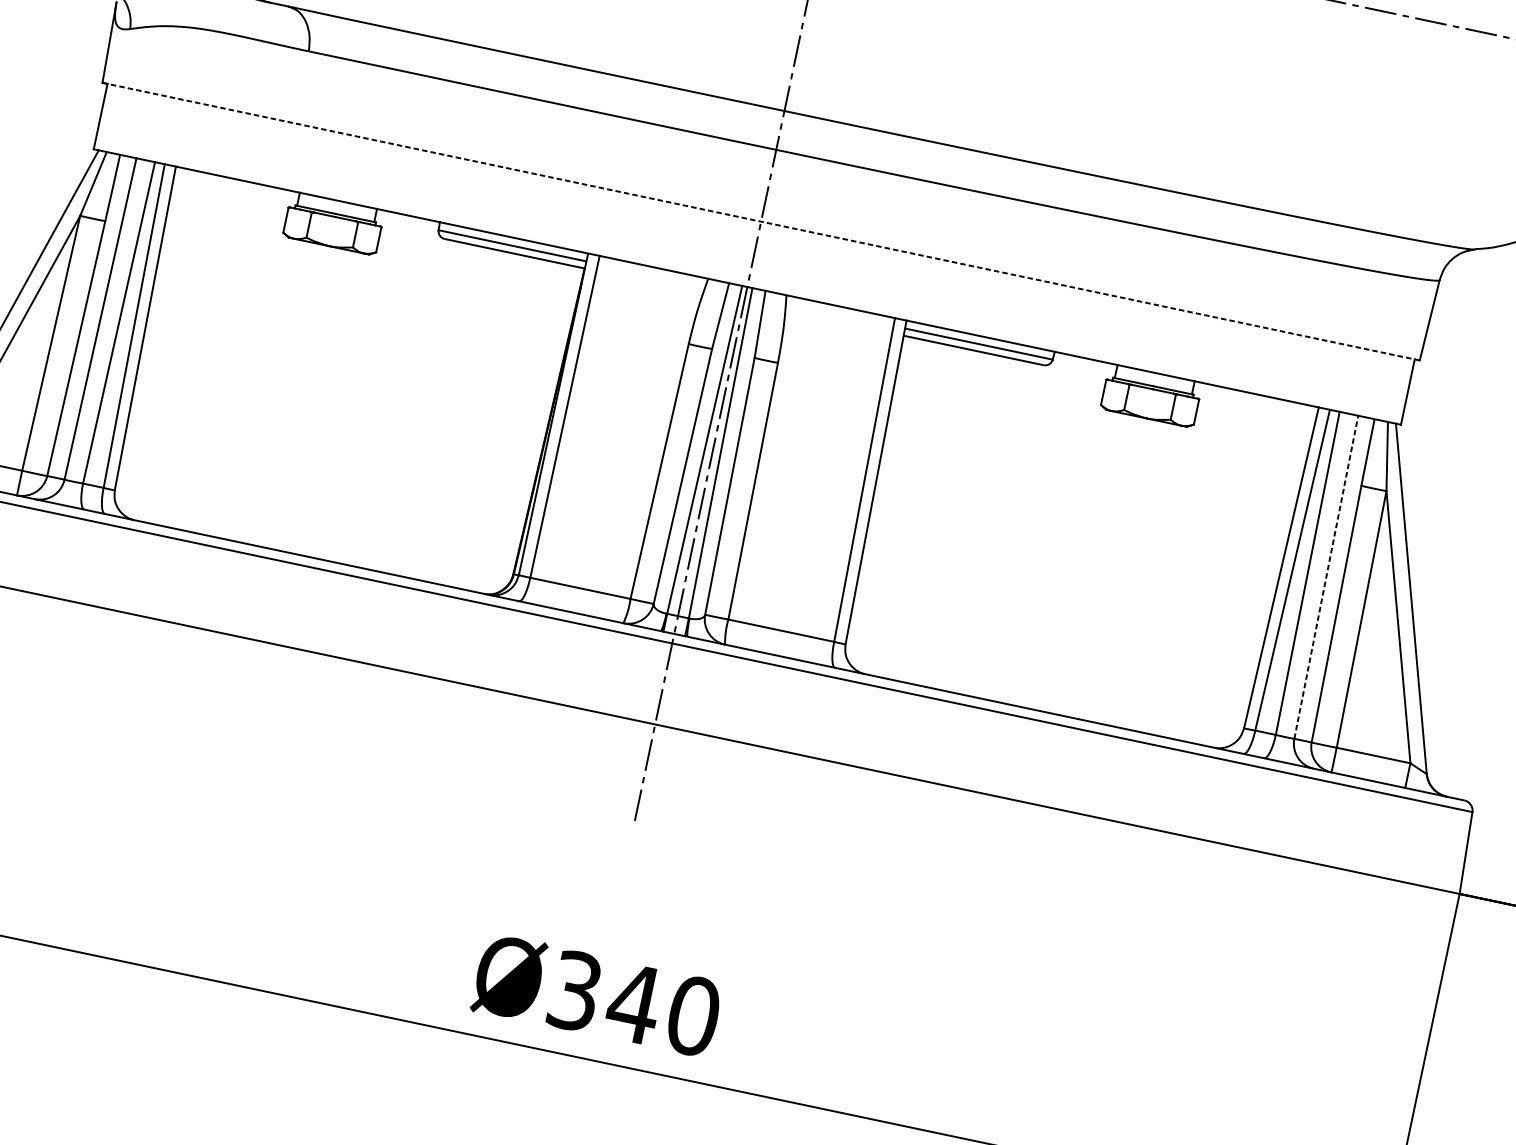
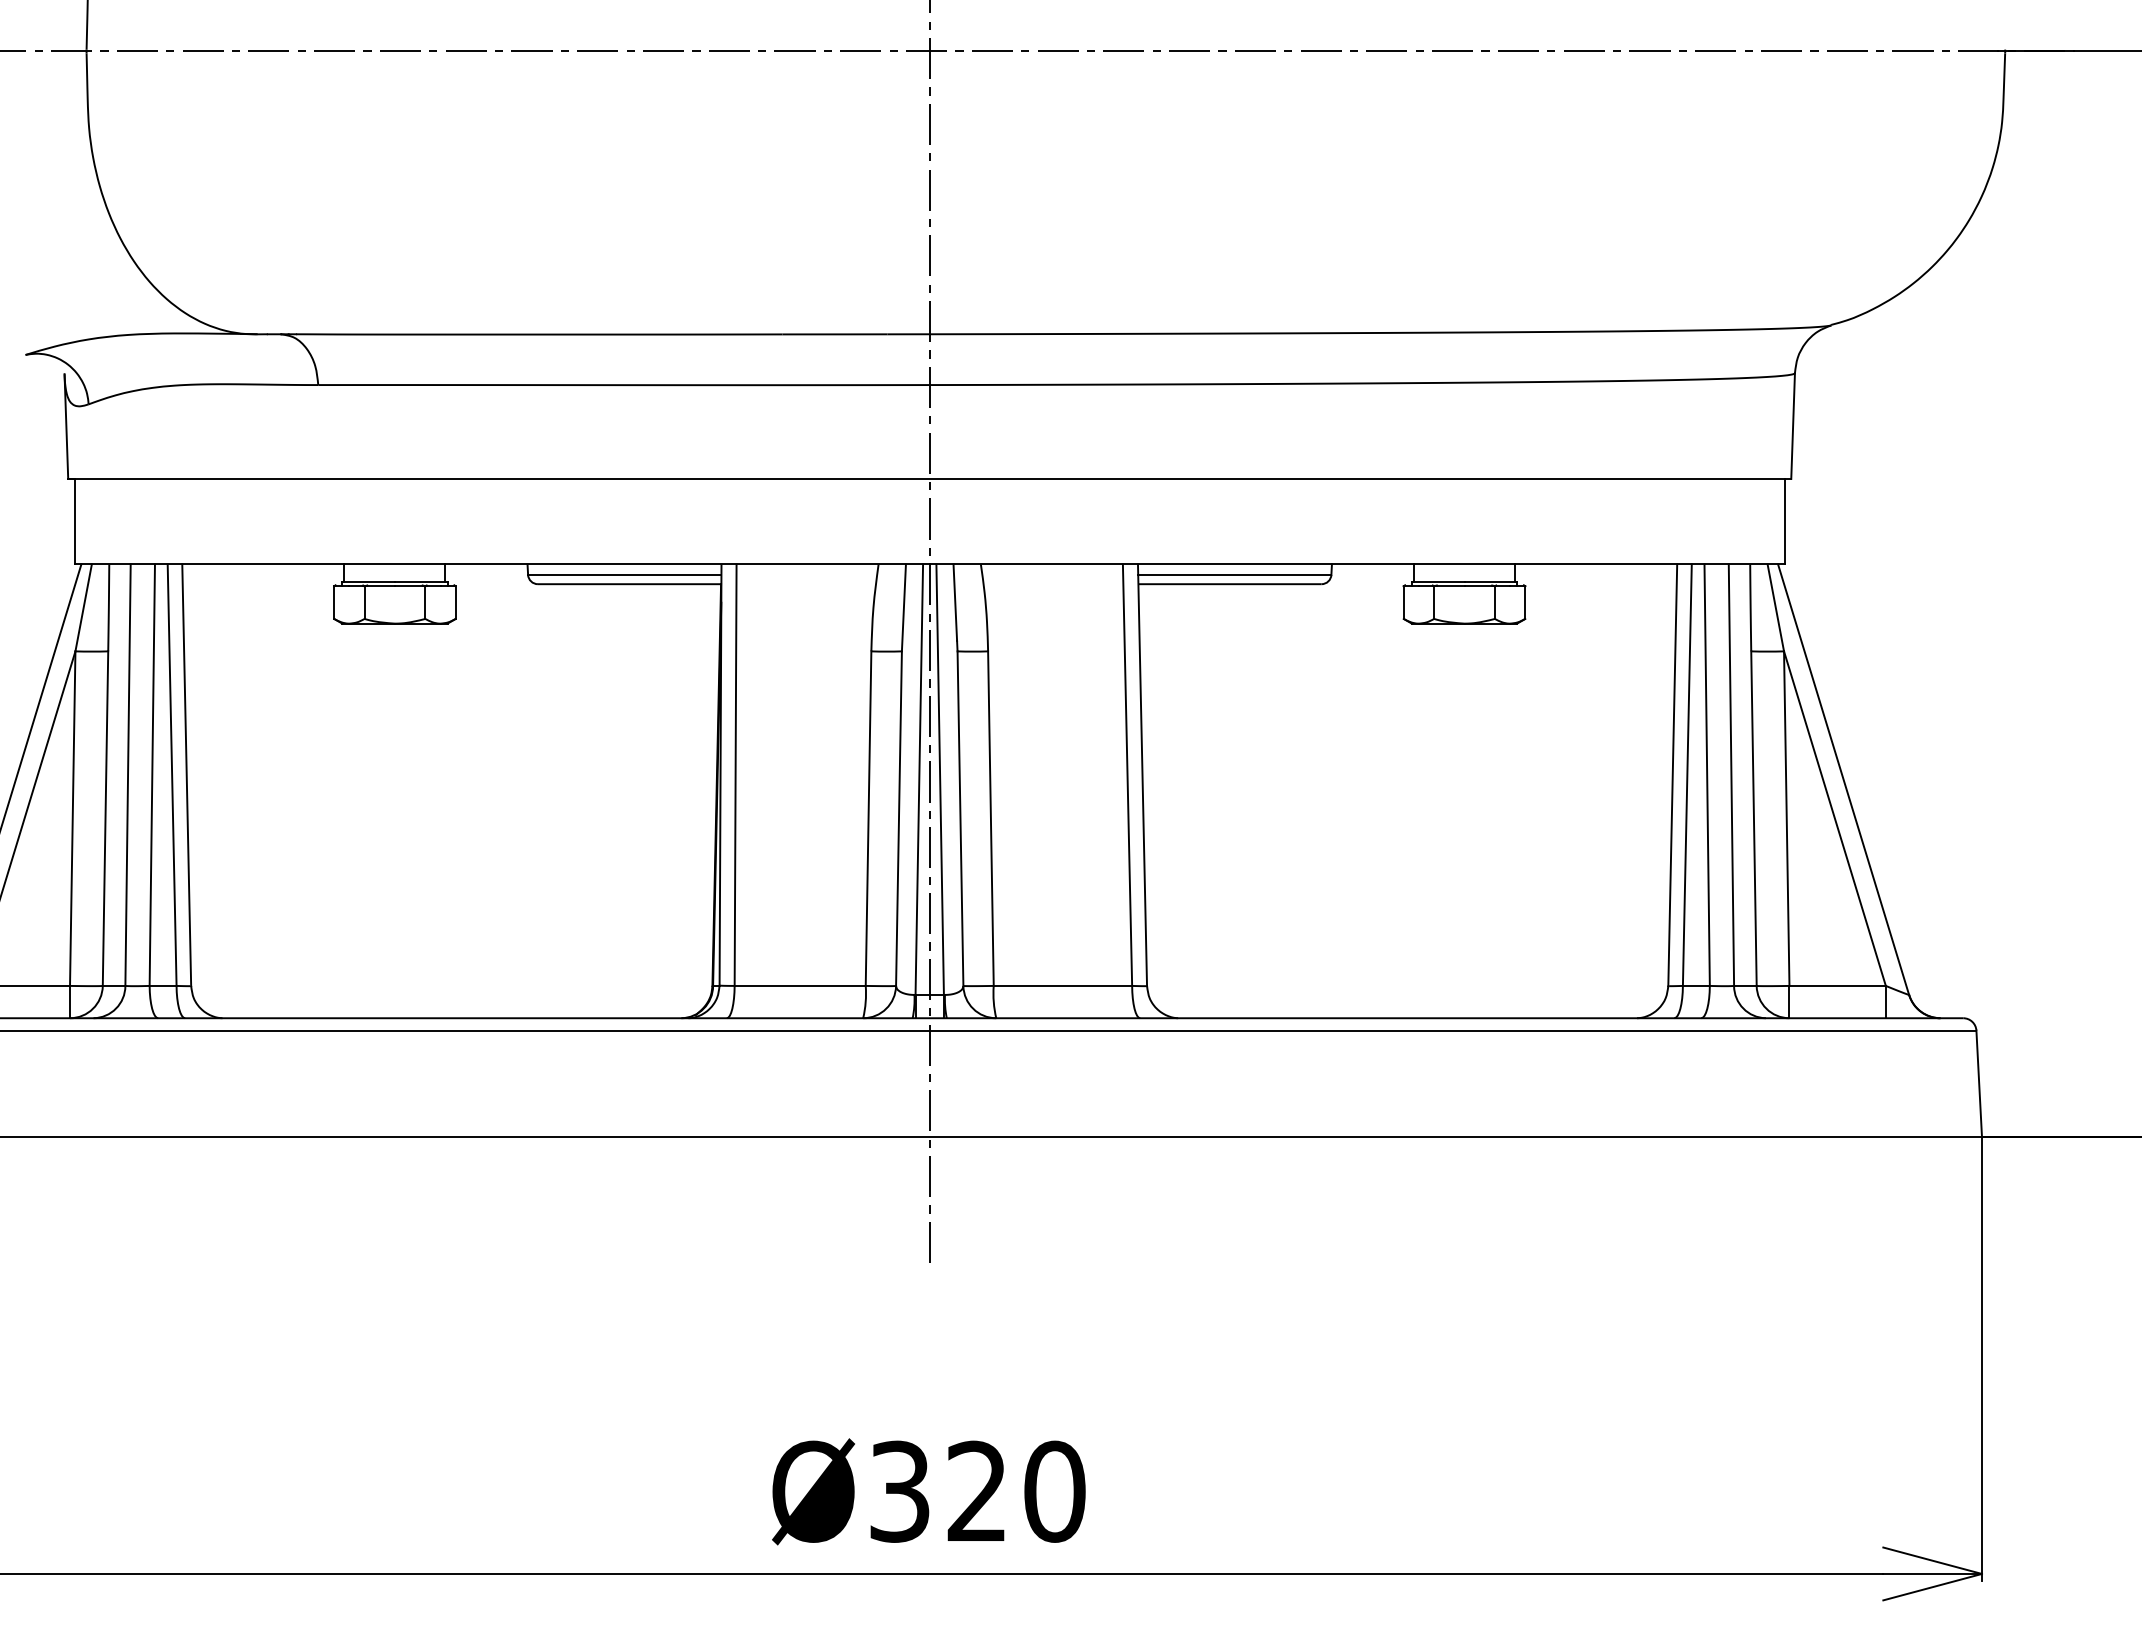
line: (761, 221) -> (929, 478), dashed -> solid
line: (1326, 577) -> (1731, 775), dashed -> solid
text: (633, 1002) -> (976, 1490), Ø340 -> Ø320

